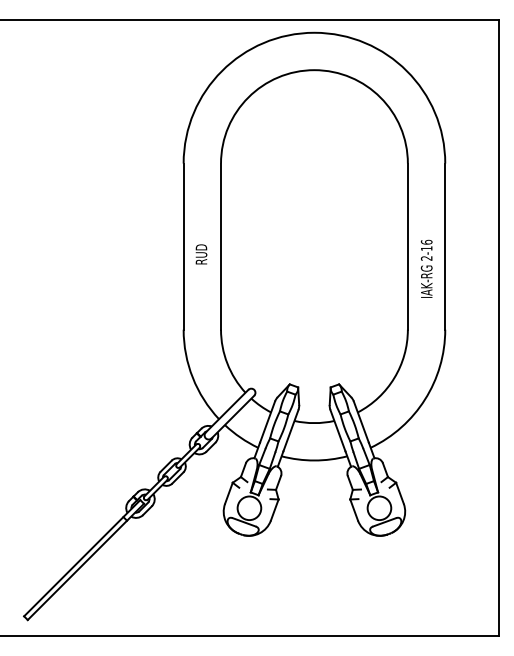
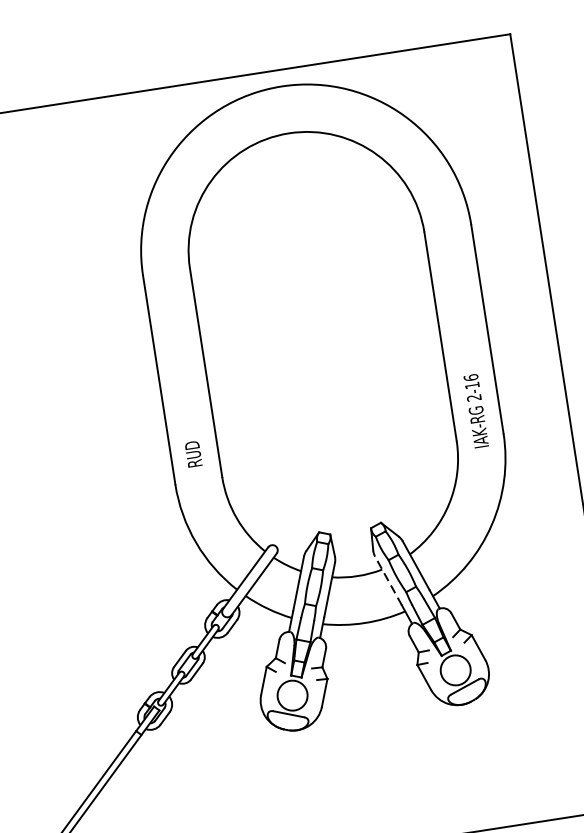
text: (201, 254) -> (193, 454), moved
text: (426, 268) -> (475, 410), moved
line: (337, 430) -> (387, 580), solid -> dashed

